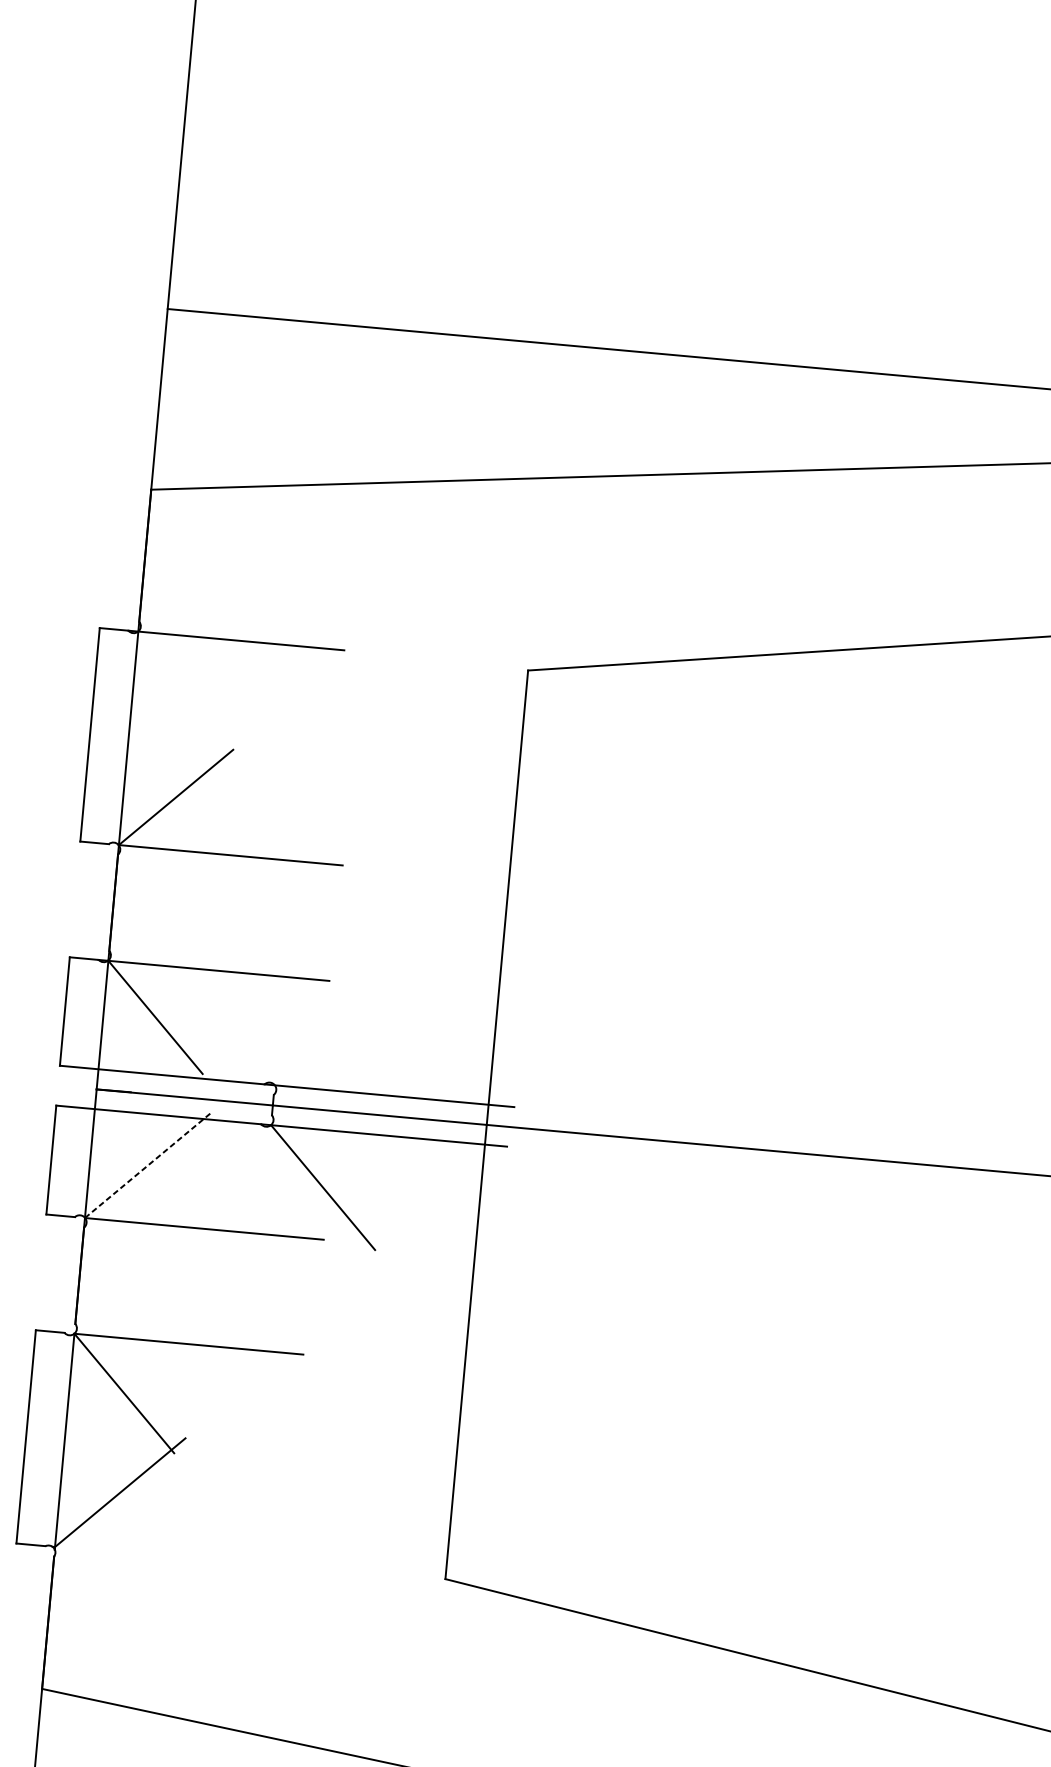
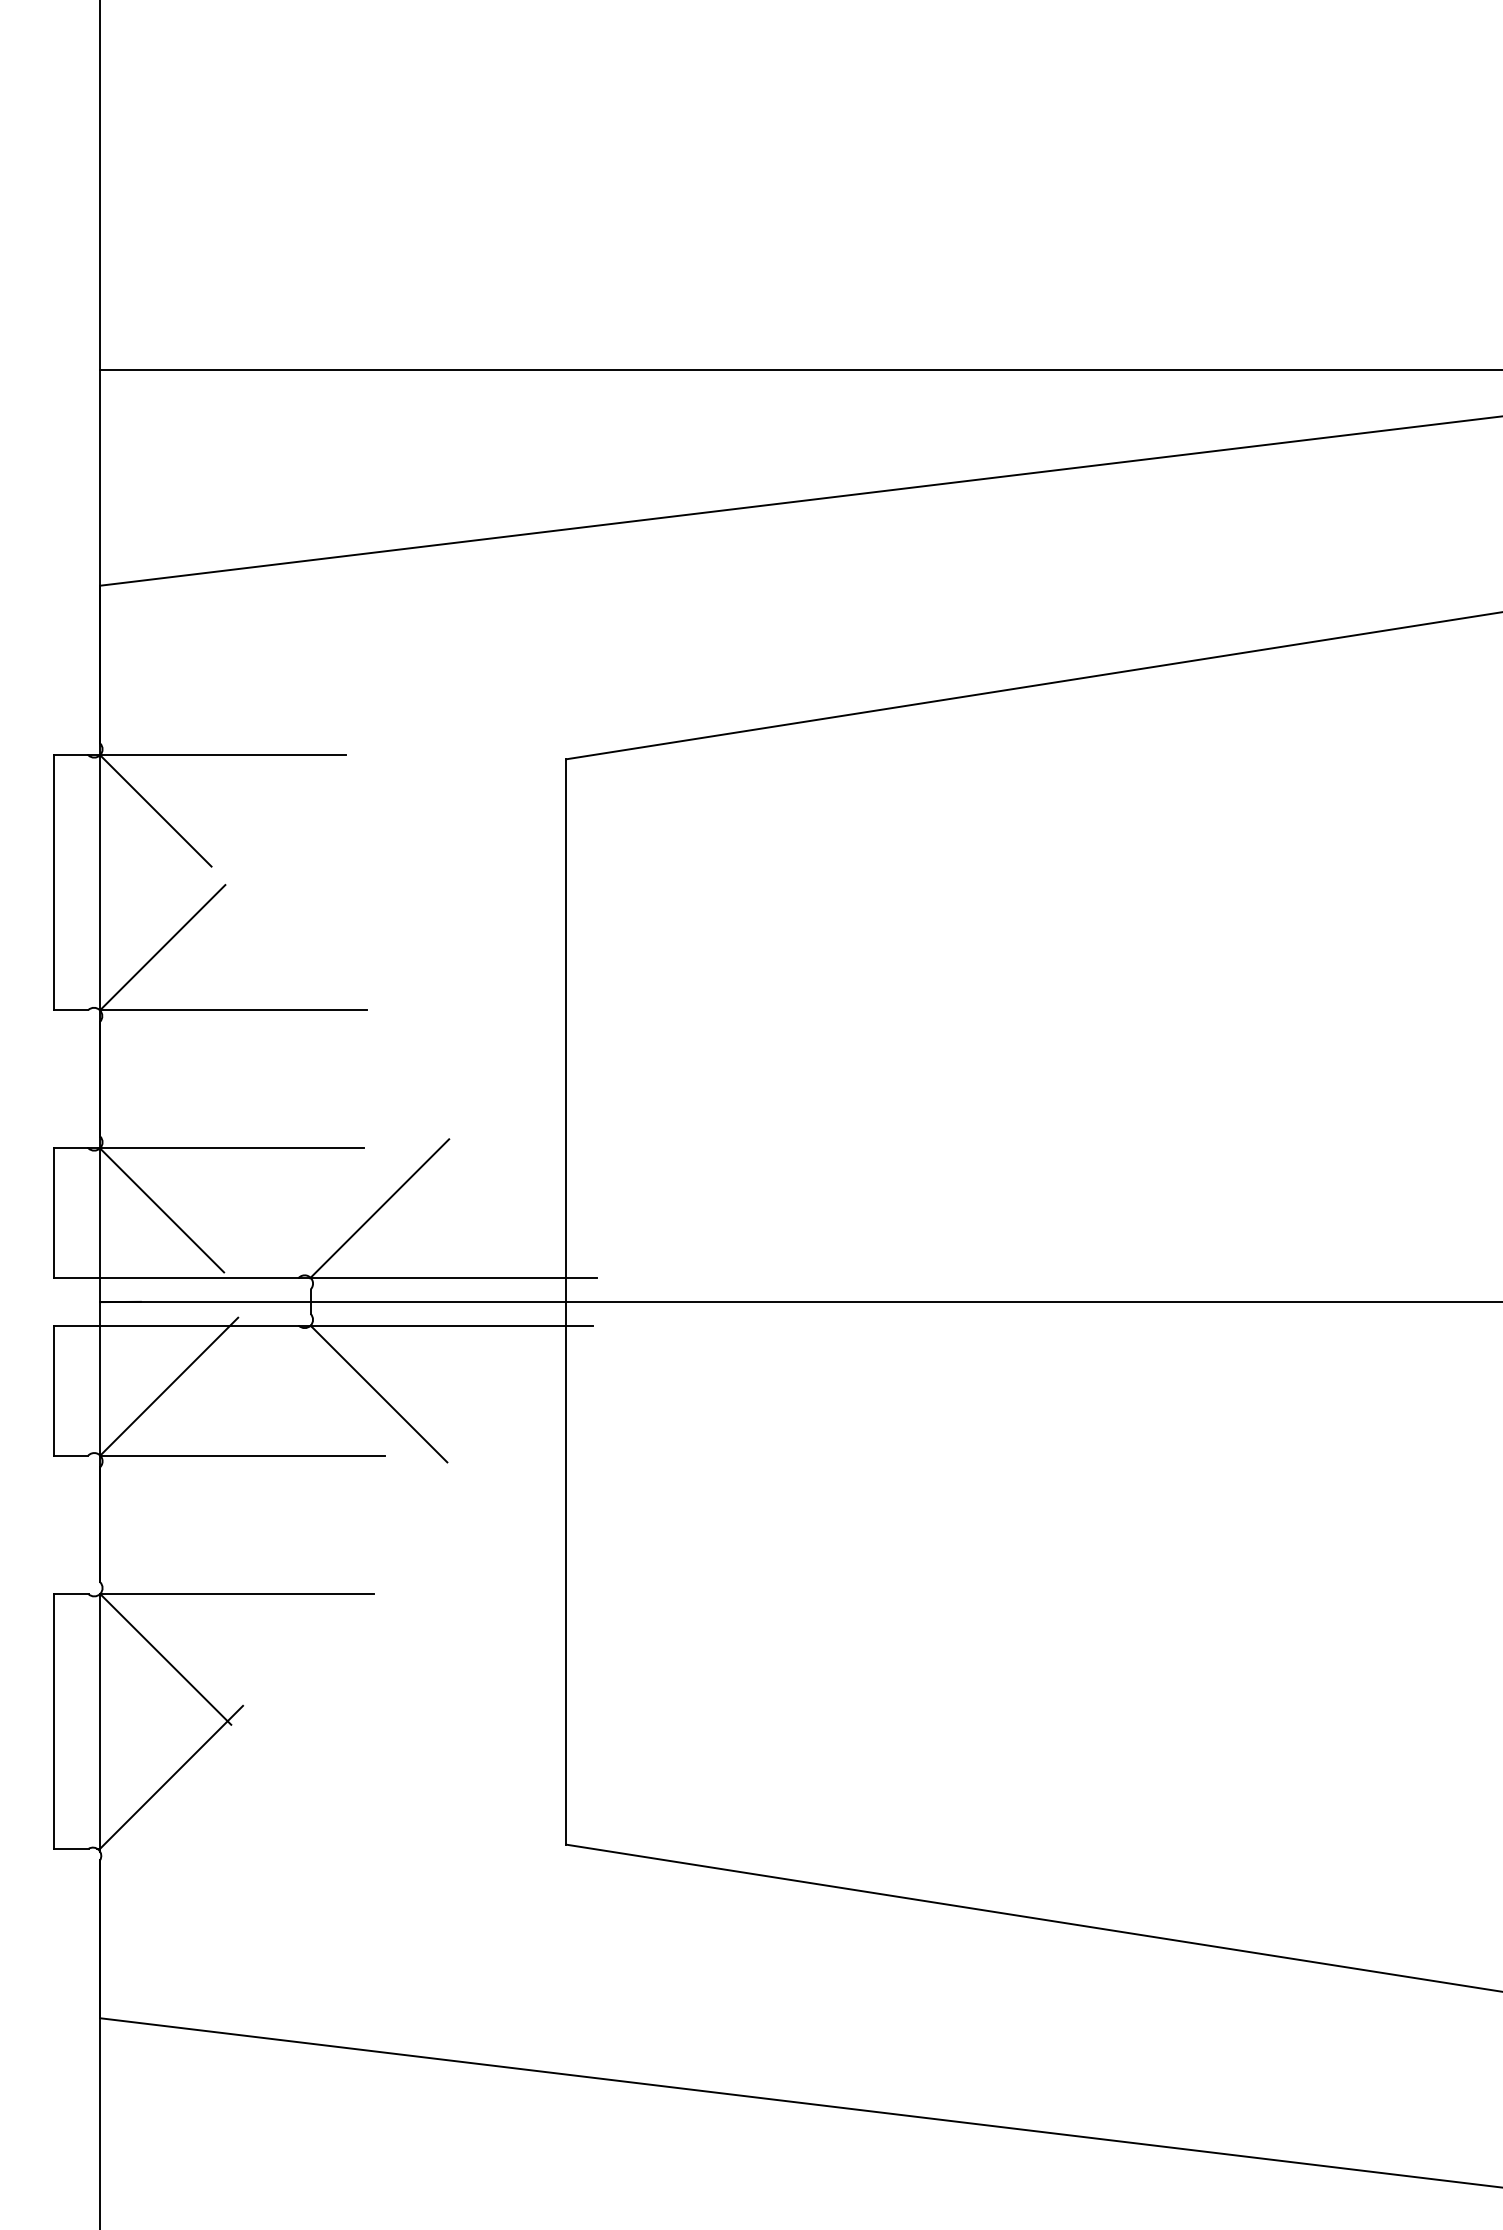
line: (180, 682) -> (155, 810), added
line: (337, 1032) -> (379, 1208), added
line: (148, 1165) -> (169, 1386), dashed -> solid

